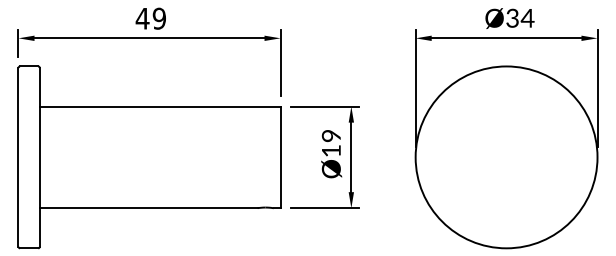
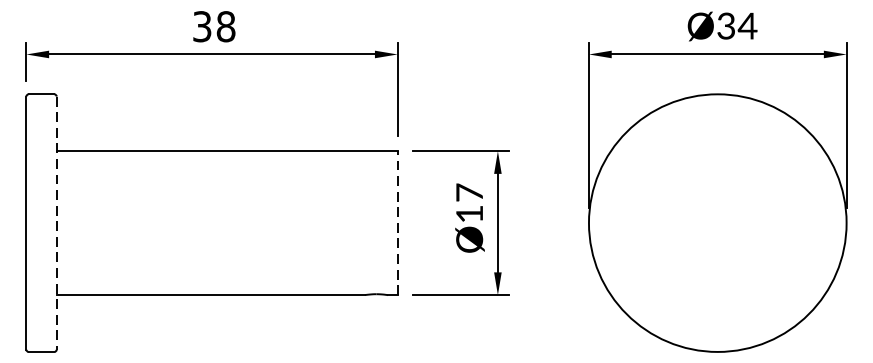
text: (150, 18) -> (213, 26), 49 -> 38
text: (330, 135) -> (468, 192), Ø19 -> Ø17
line: (39, 157) -> (56, 223), solid -> dashed
line: (280, 157) -> (397, 223), solid -> dashed

